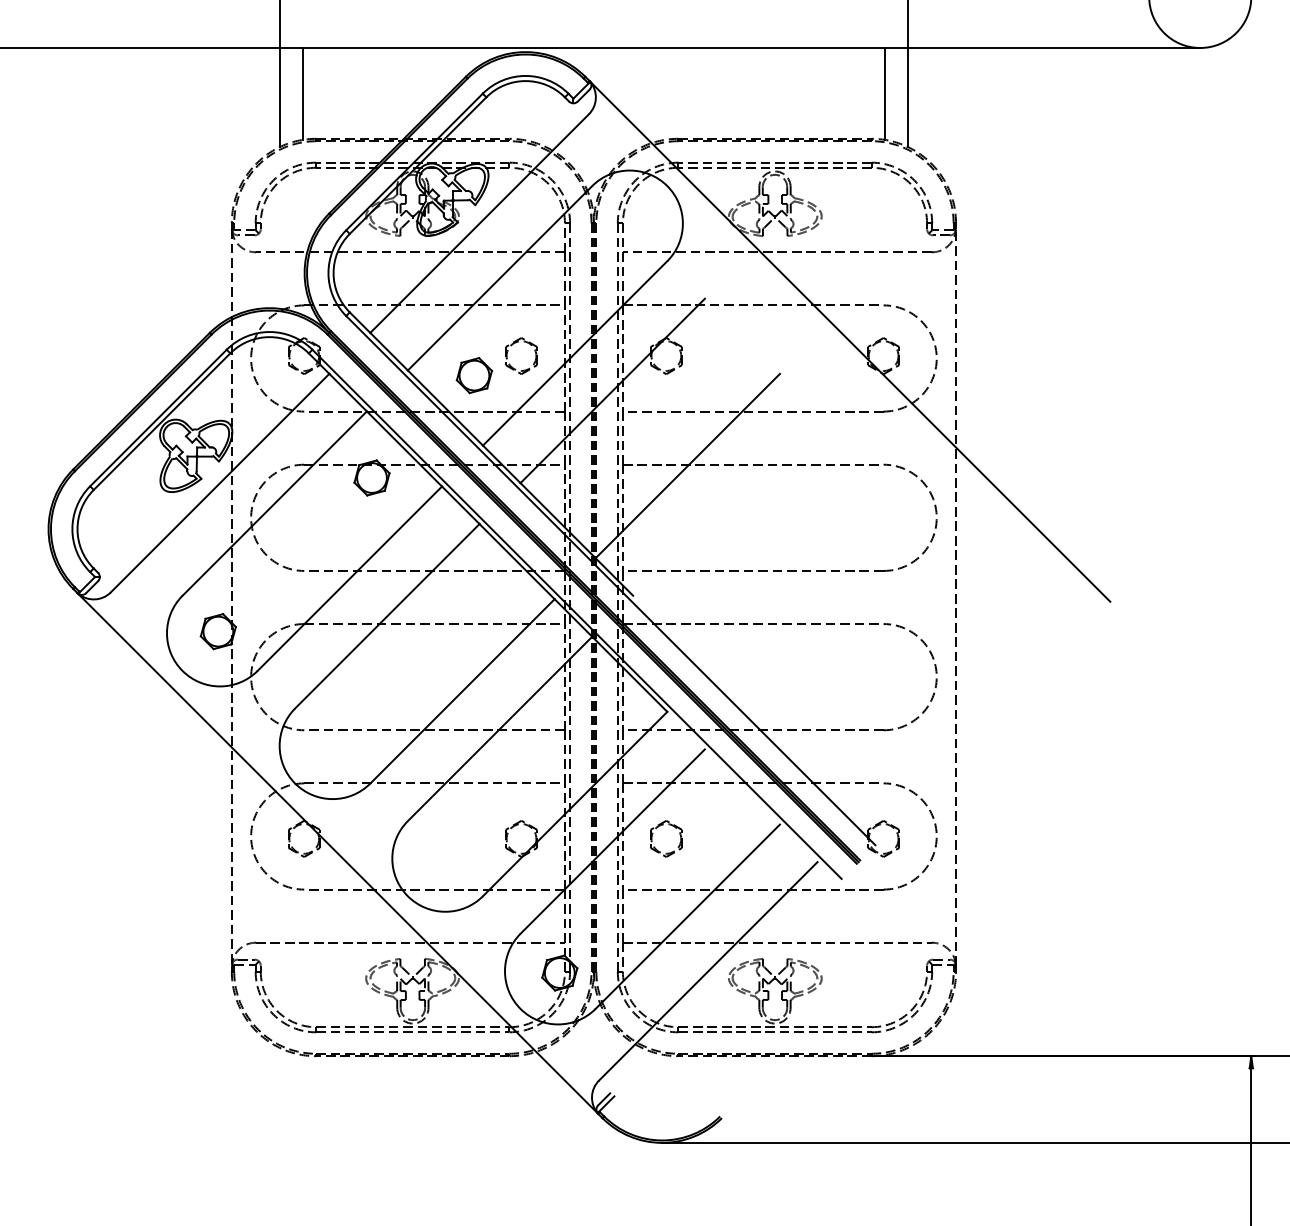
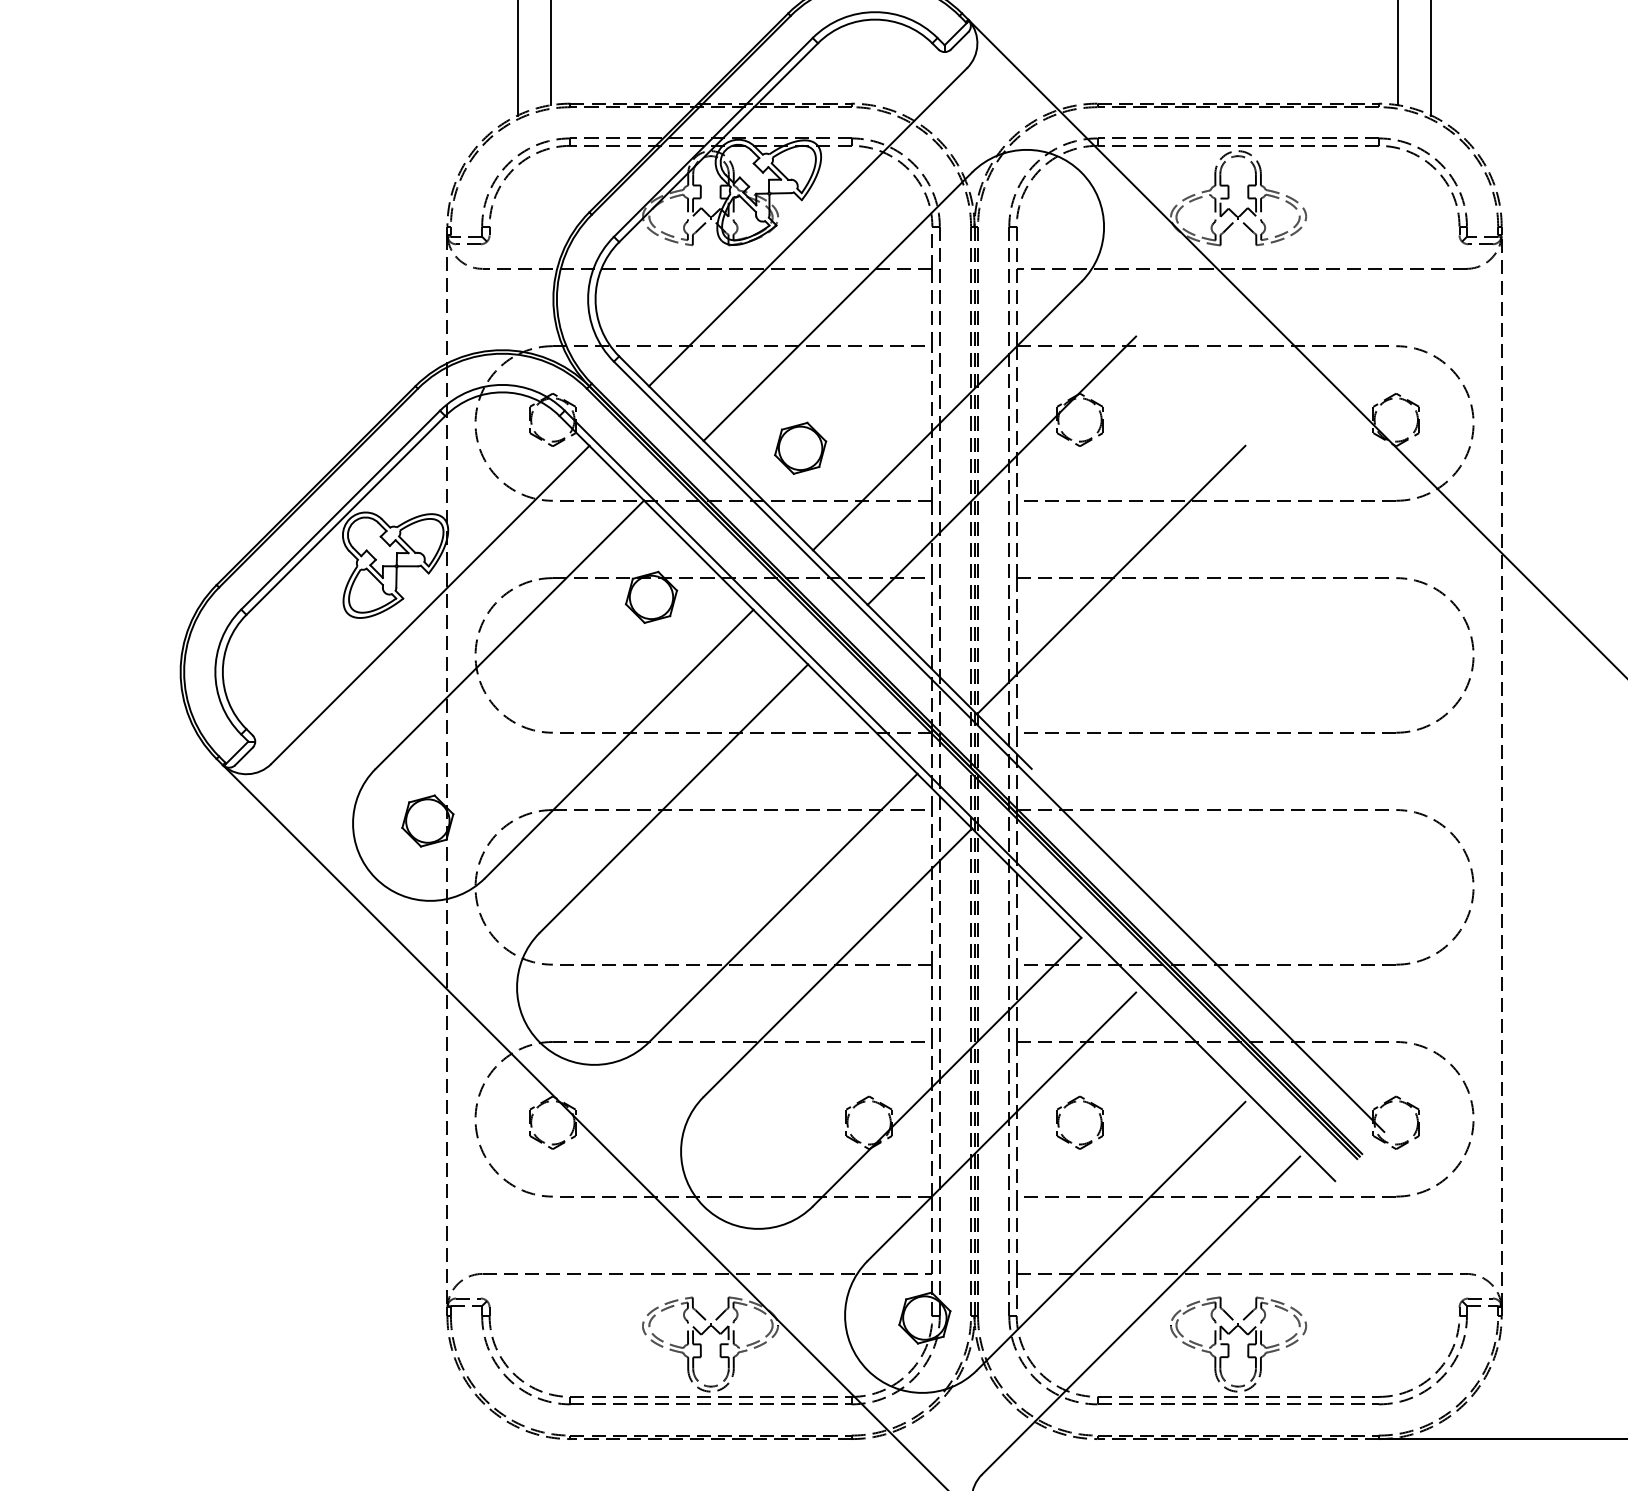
part: (516, 343) -> (861, 401), removed

